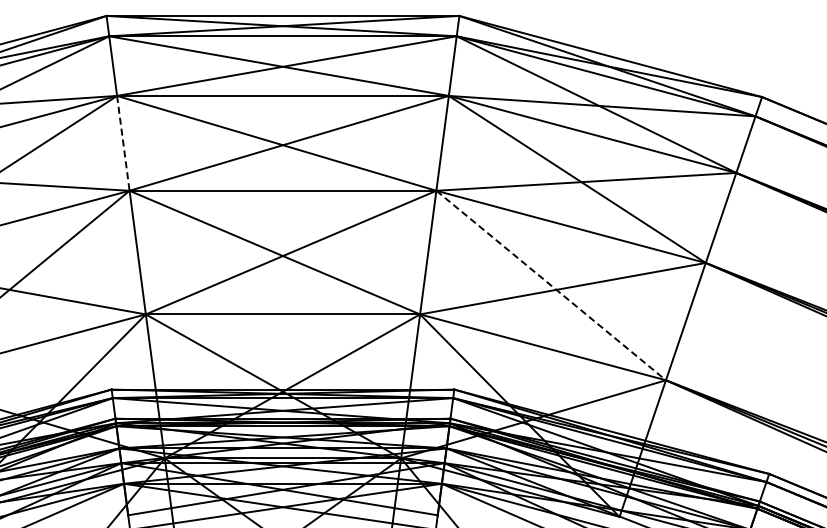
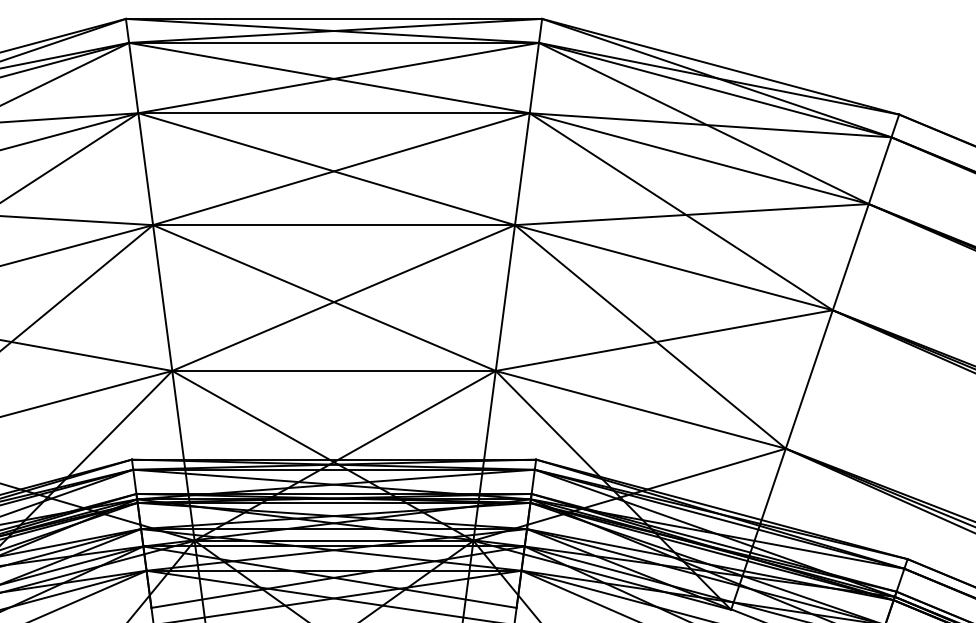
line: (123, 143) -> (145, 169), dashed -> solid
line: (551, 285) -> (650, 336), dashed -> solid

